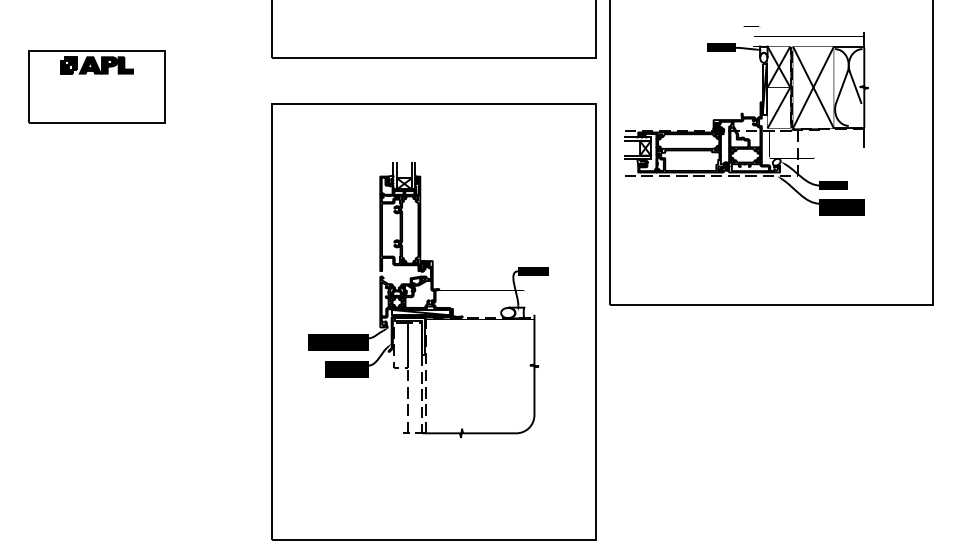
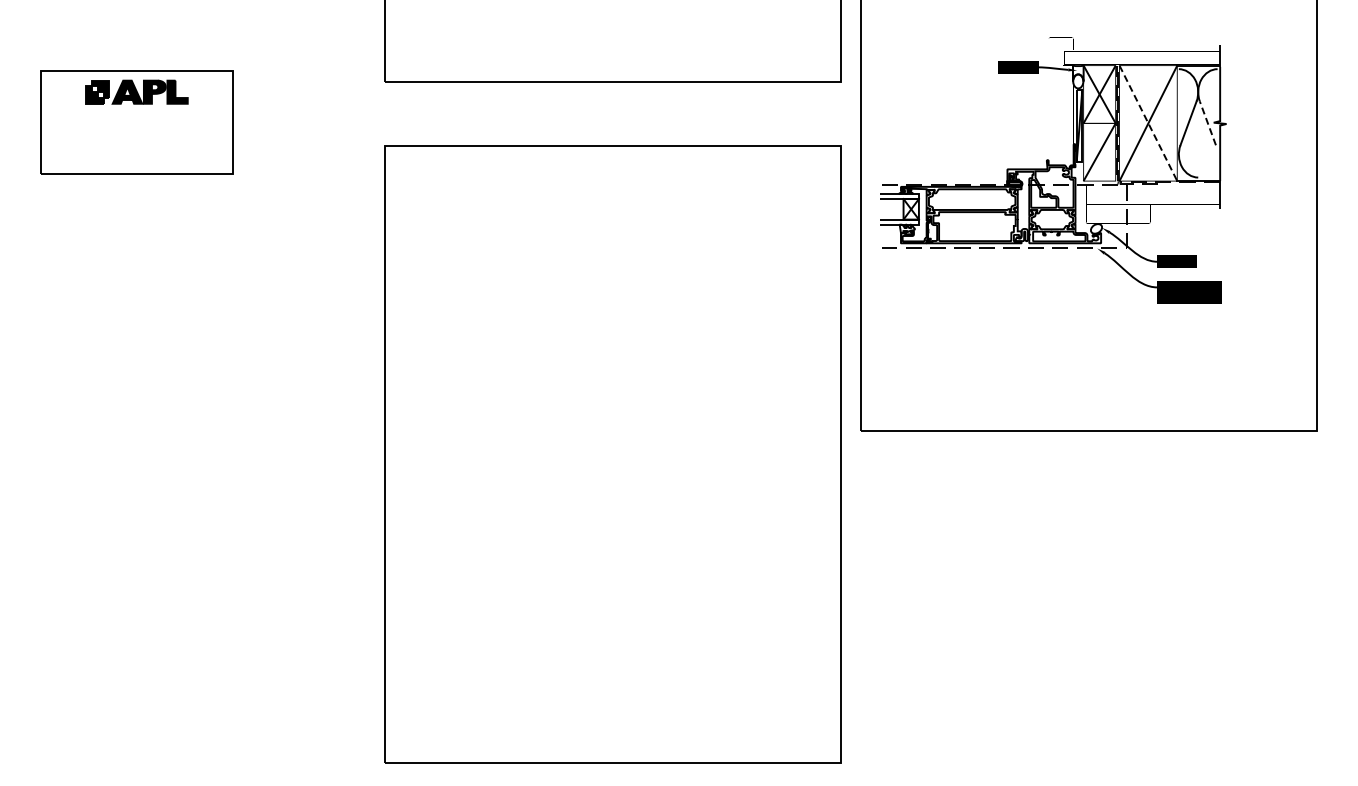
line: (855, 86) -> (1207, 122), solid -> dashed
line: (813, 87) -> (1148, 123), solid -> dashed
part: (428, 300) -> (604, 423), removed

